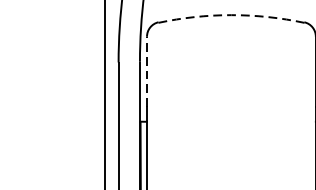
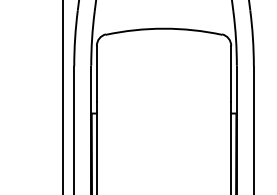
arc: (232, 14) -> (164, 28), dashed -> solid
line: (146, 71) -> (96, 73), dashed -> solid

